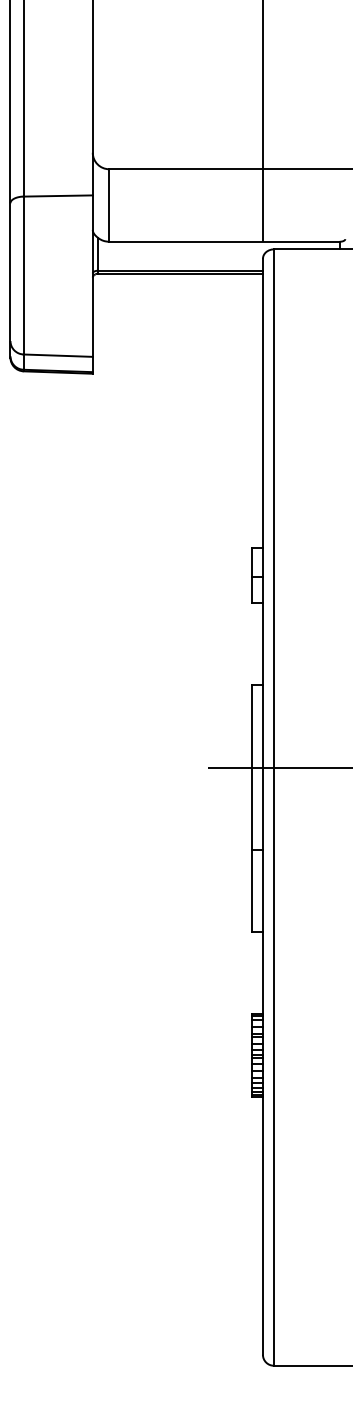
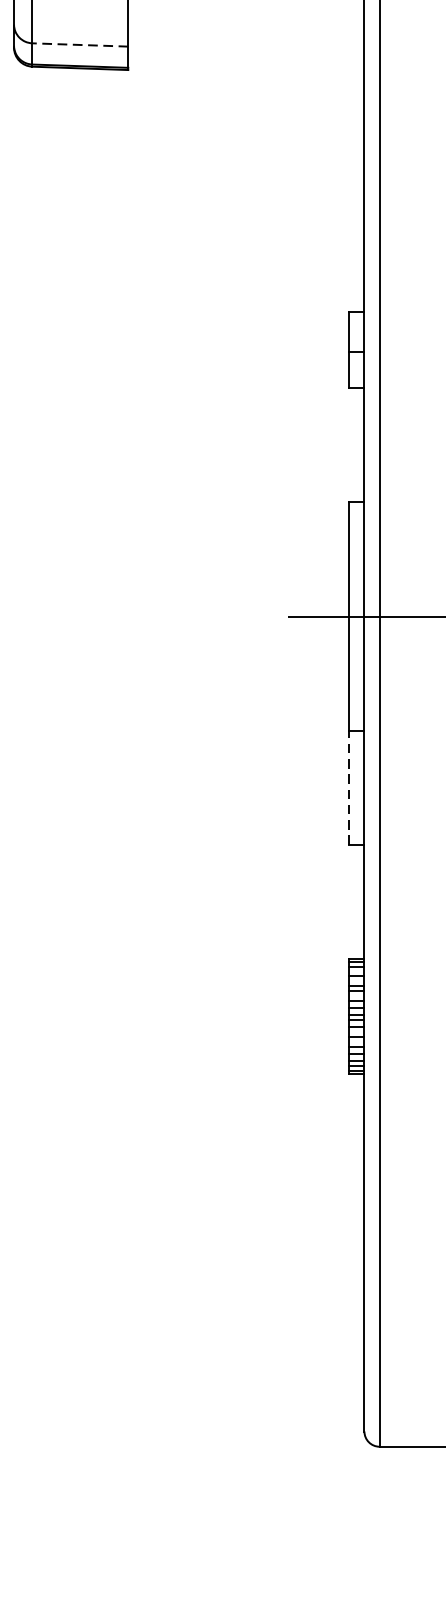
line: (58, 355) -> (80, 44), solid -> dashed
line: (251, 890) -> (348, 787), solid -> dashed

